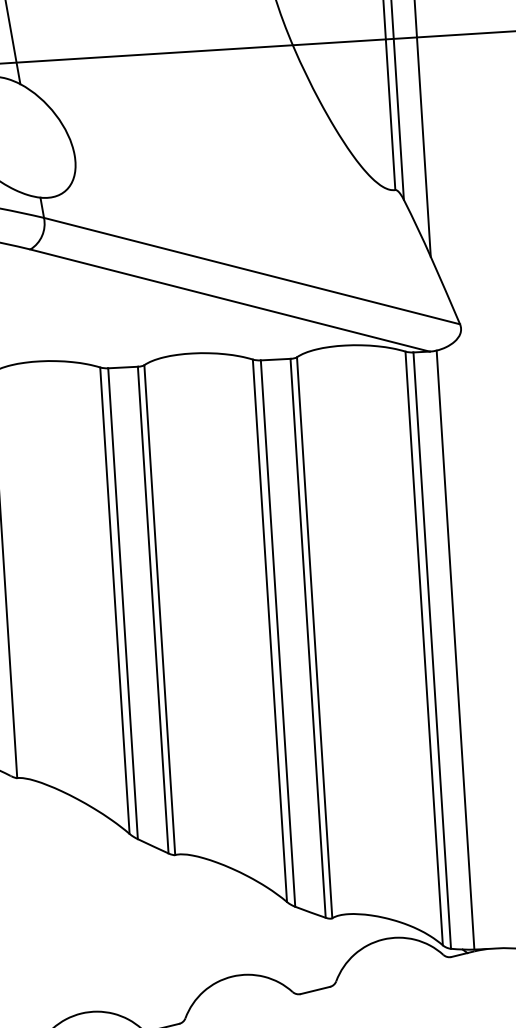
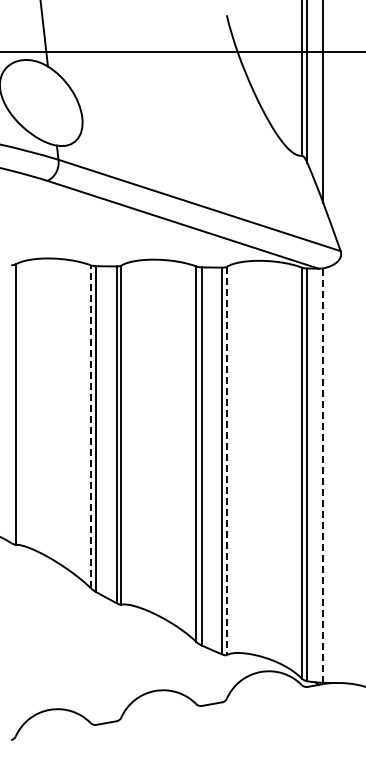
line: (114, 600) -> (90, 426), solid -> dashed
line: (314, 638) -> (226, 461), solid -> dashed
line: (455, 650) -> (323, 475), solid -> dashed

